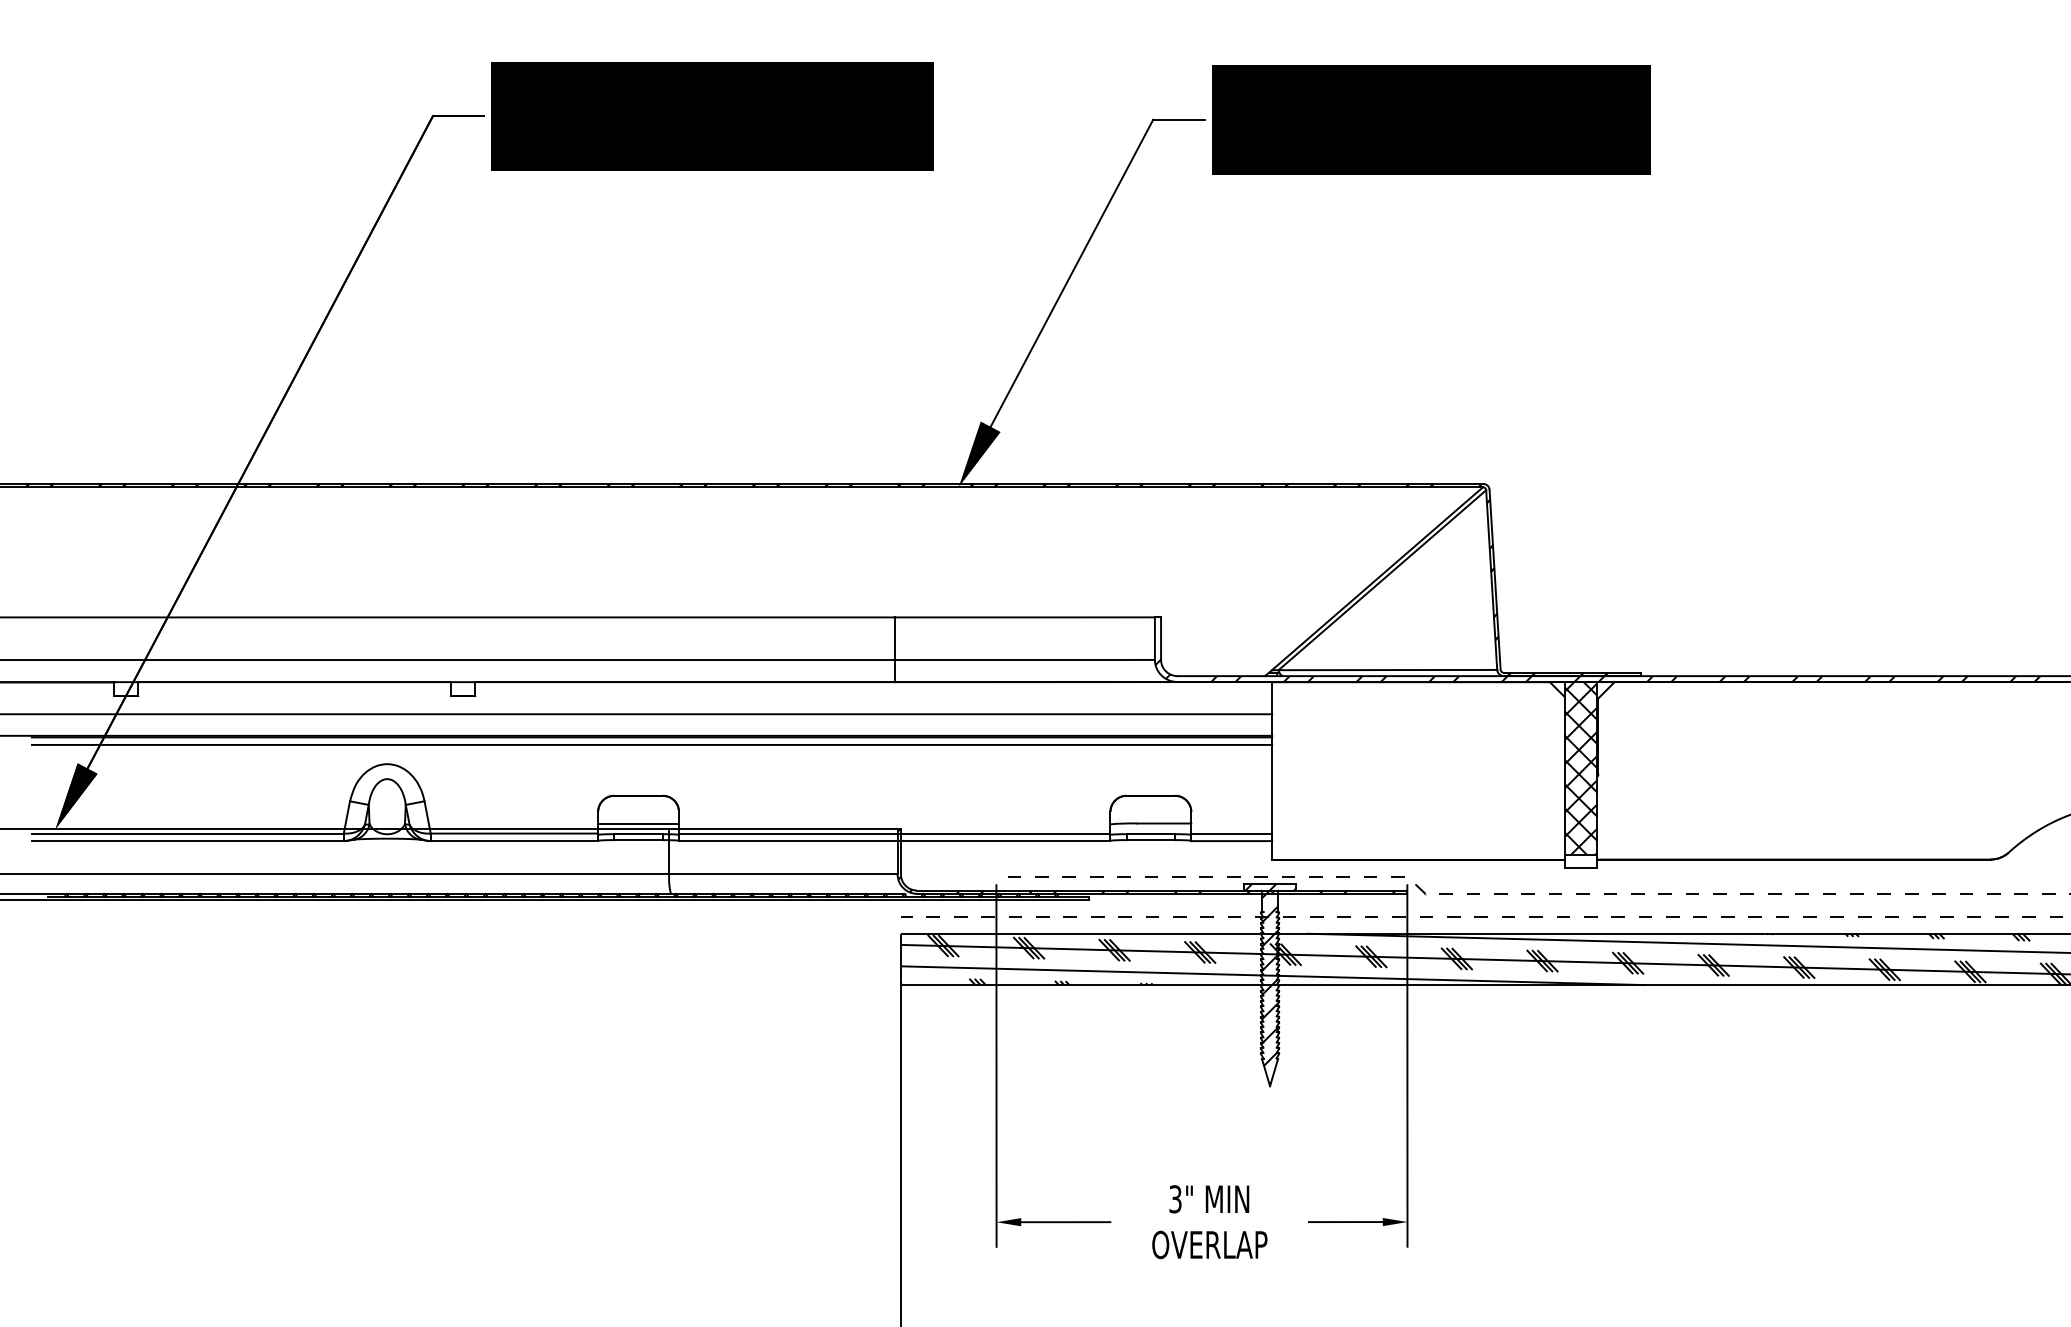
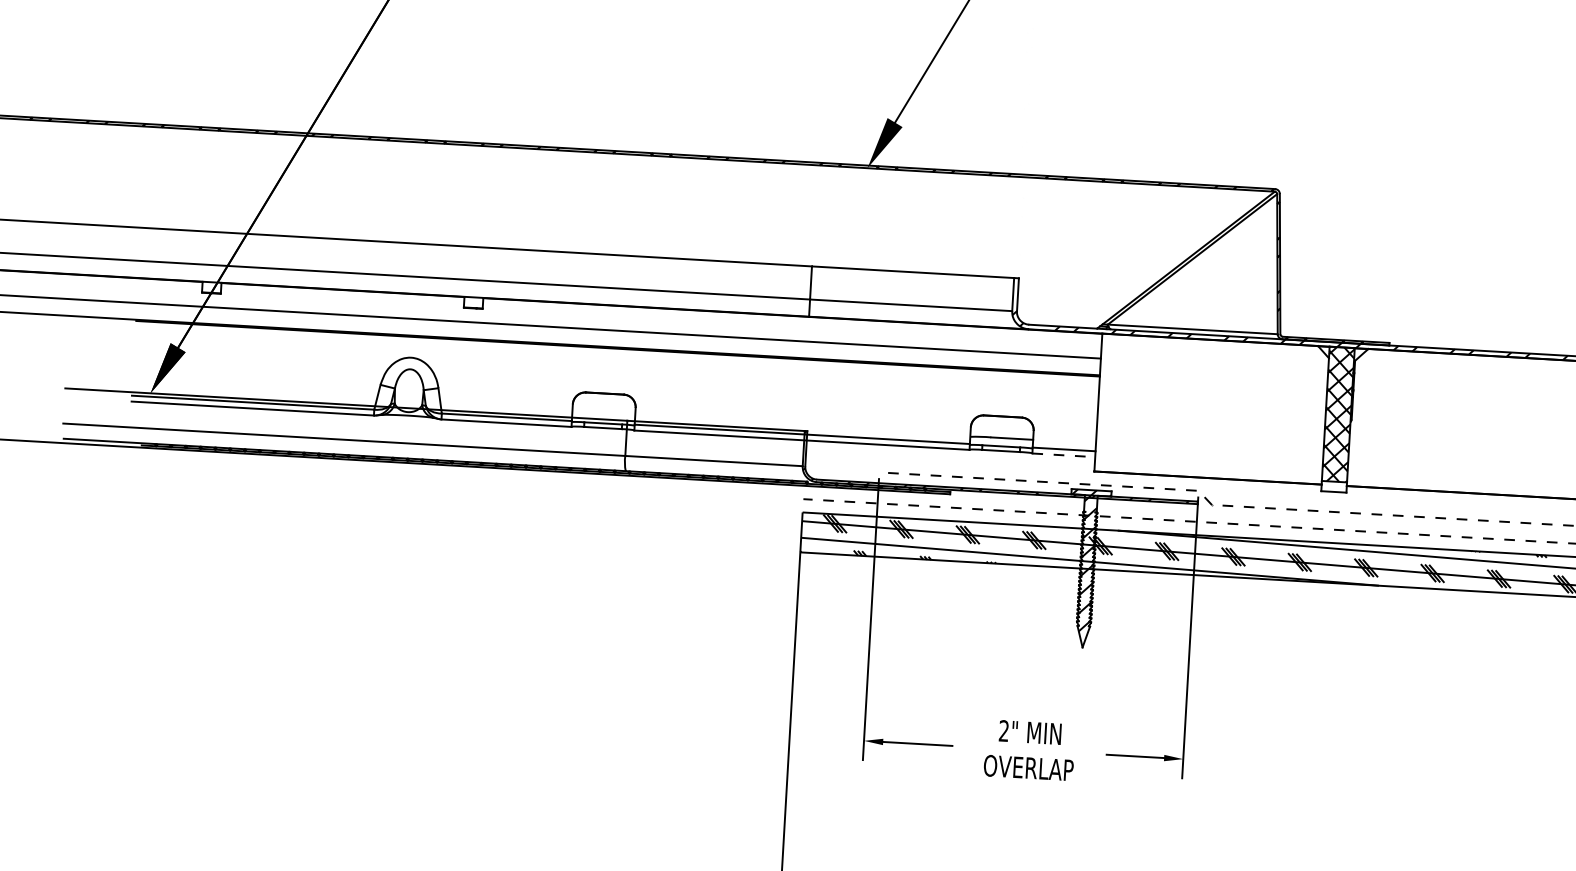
line: (651, 744) -> (617, 354), removed
line: (638, 823) -> (603, 415), removed
line: (1232, 841) -> (1064, 455), solid -> dashed
text: (1175, 1199) -> (1004, 731), 3" -> 2"

